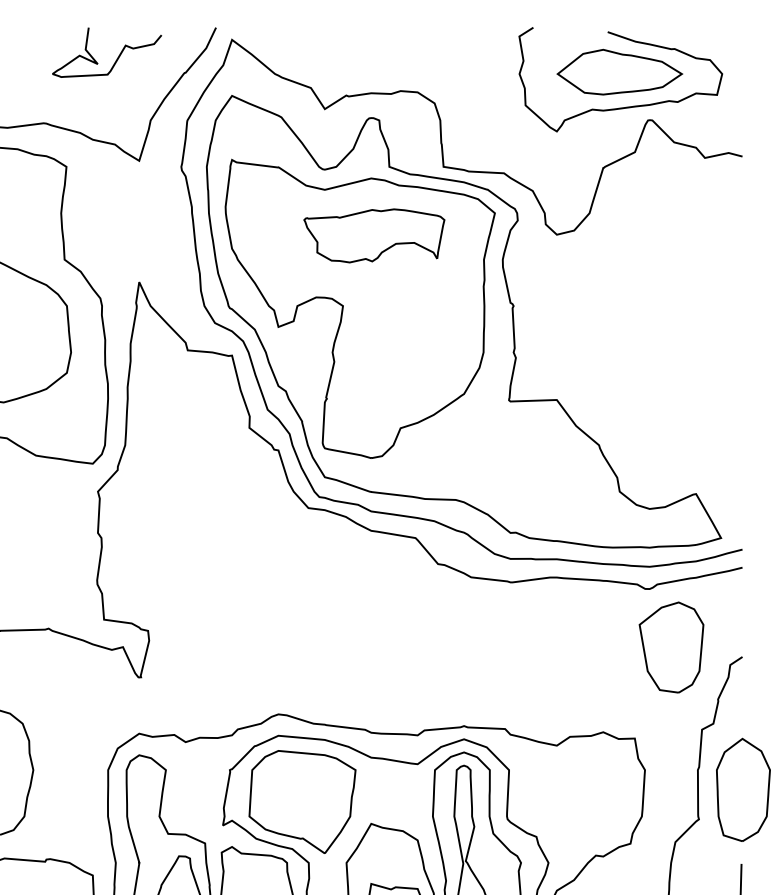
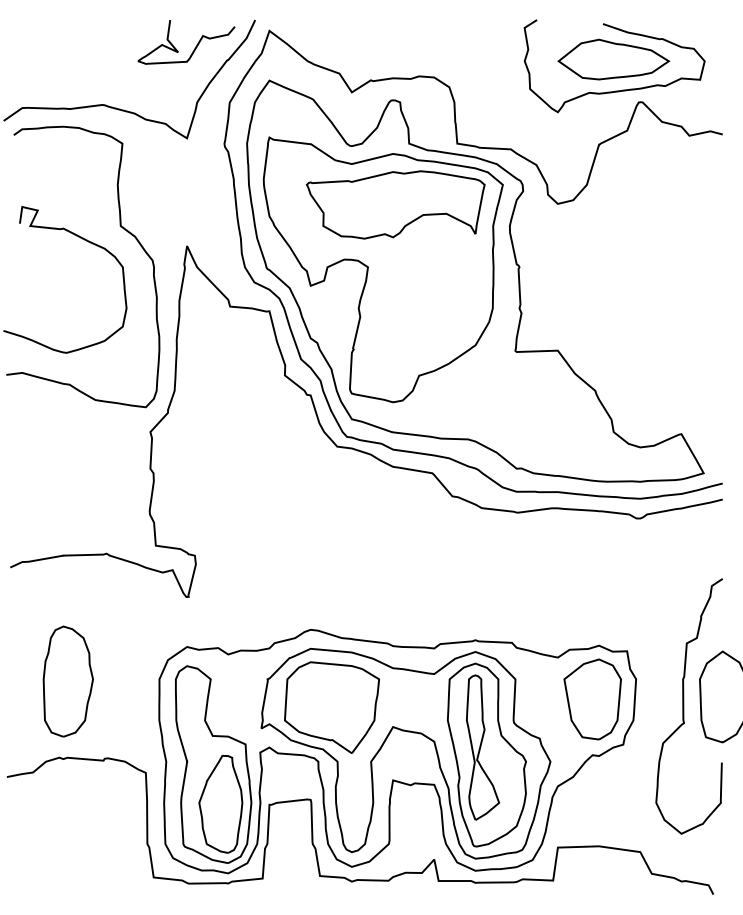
curve: (117, 57) -> (195, 46), moved
part: (373, 235) -> (395, 204), size x1.43
part: (671, 647) -> (592, 699), moved

